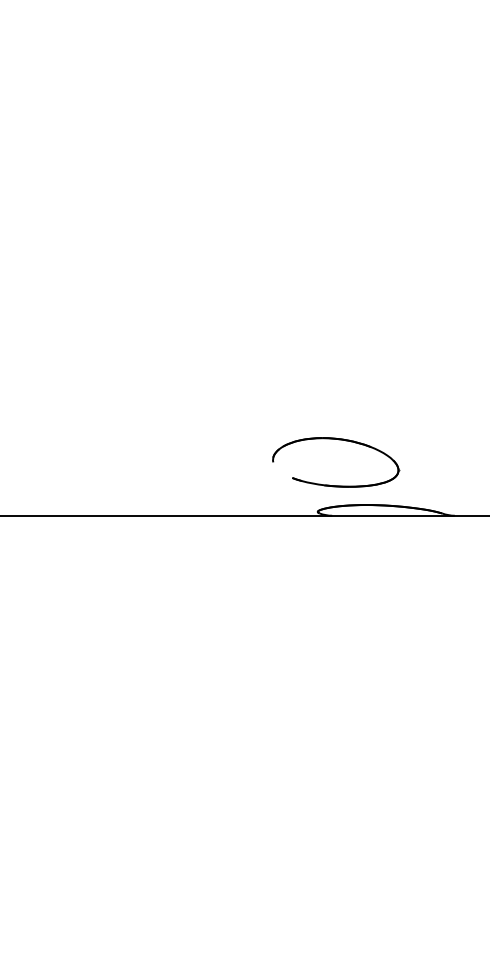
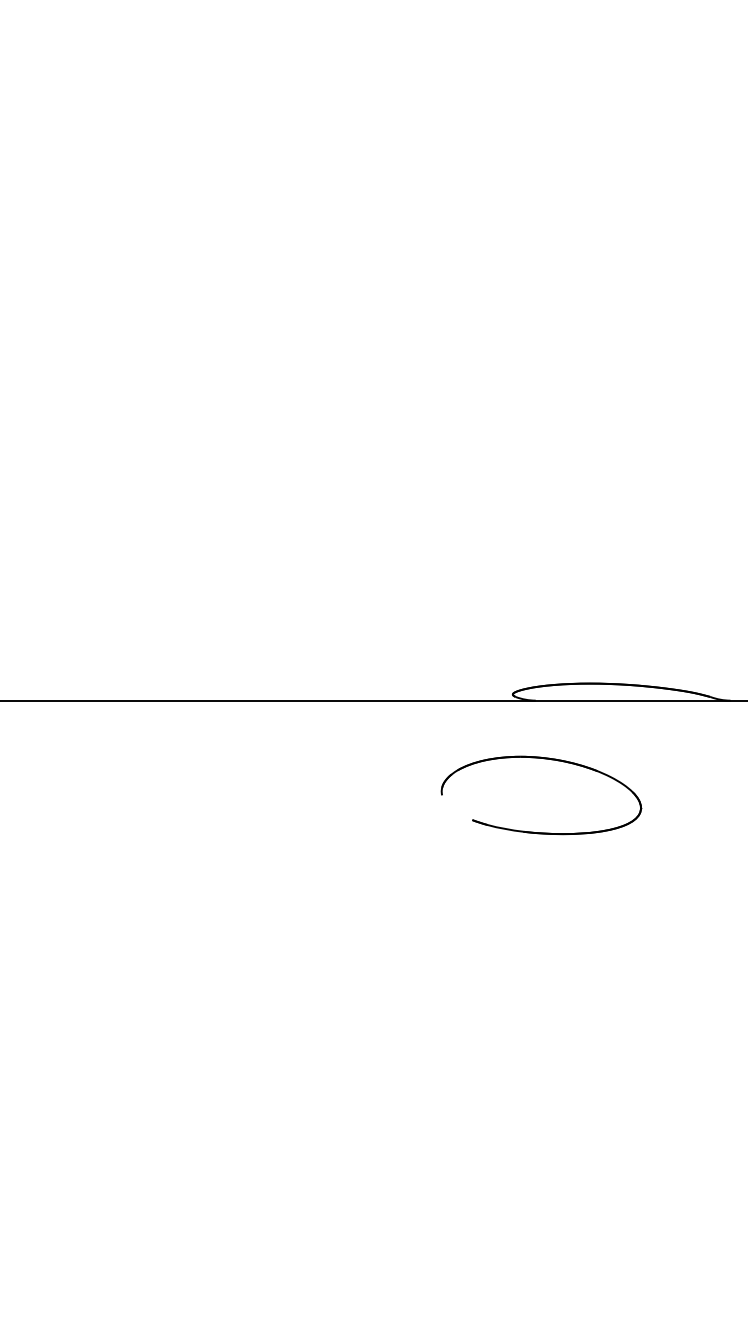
part: (338, 440) -> (545, 760), moved

